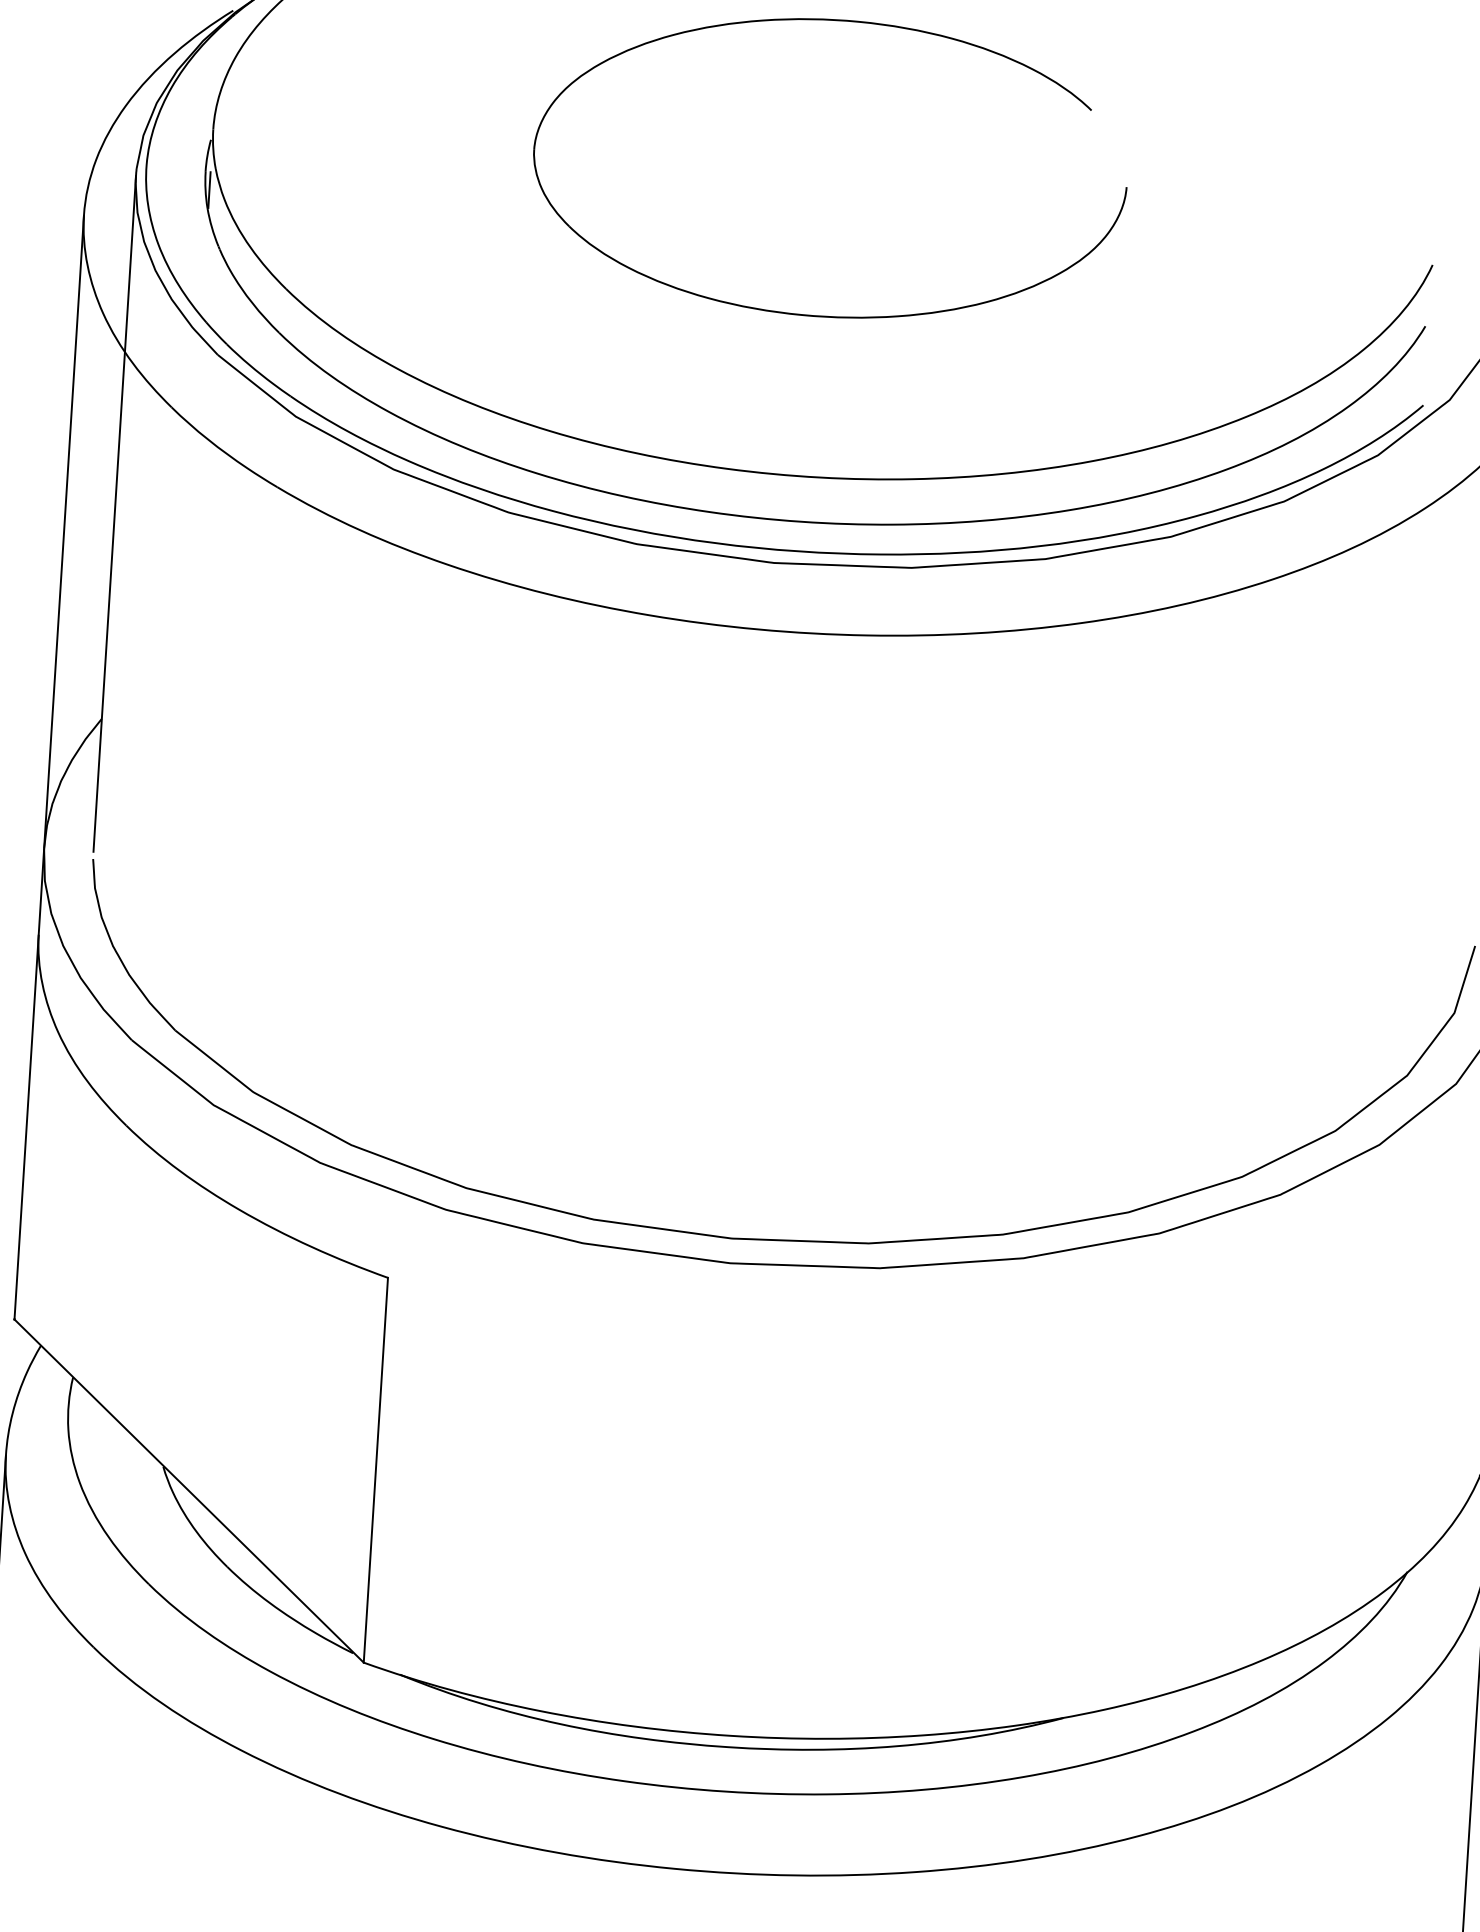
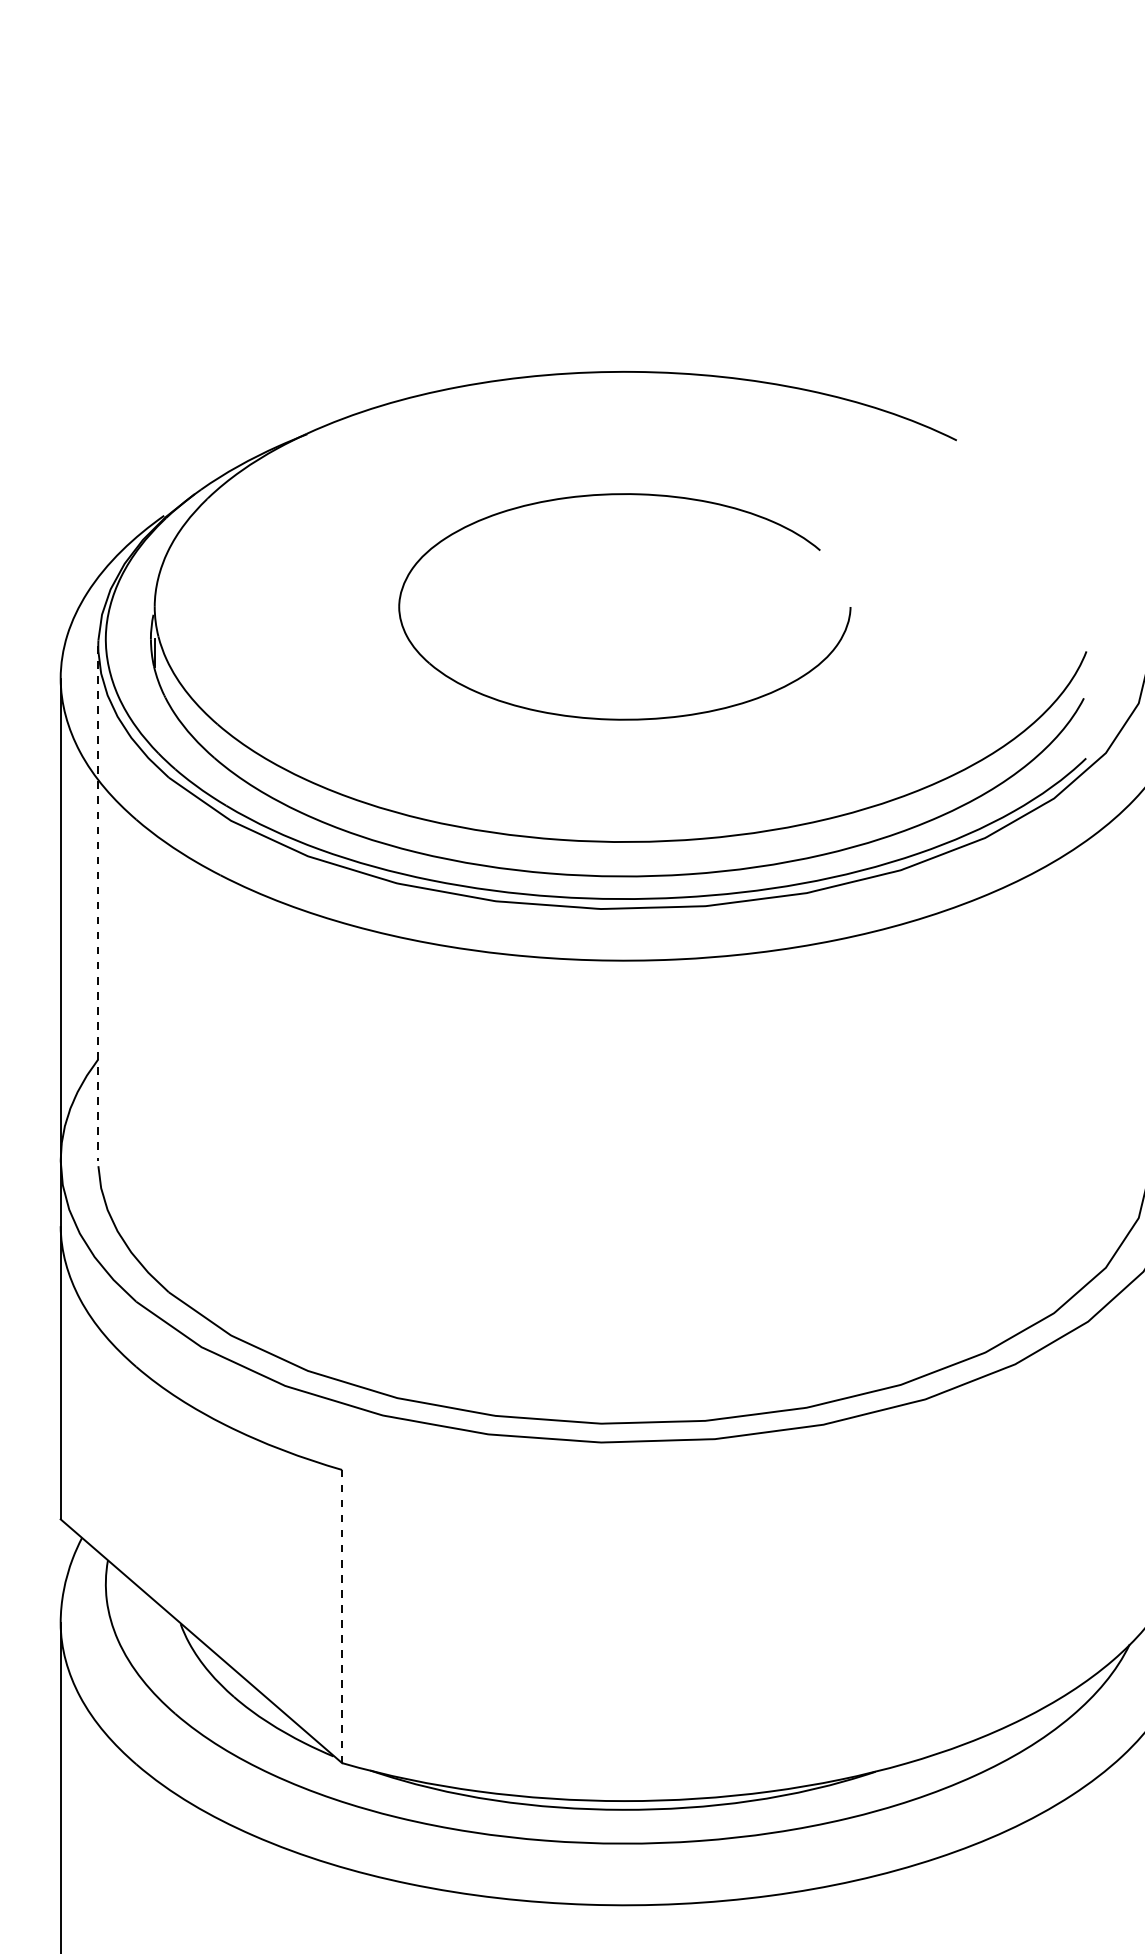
line: (114, 514) -> (98, 903), solid -> dashed
line: (376, 1470) -> (342, 1616), solid -> dashed

